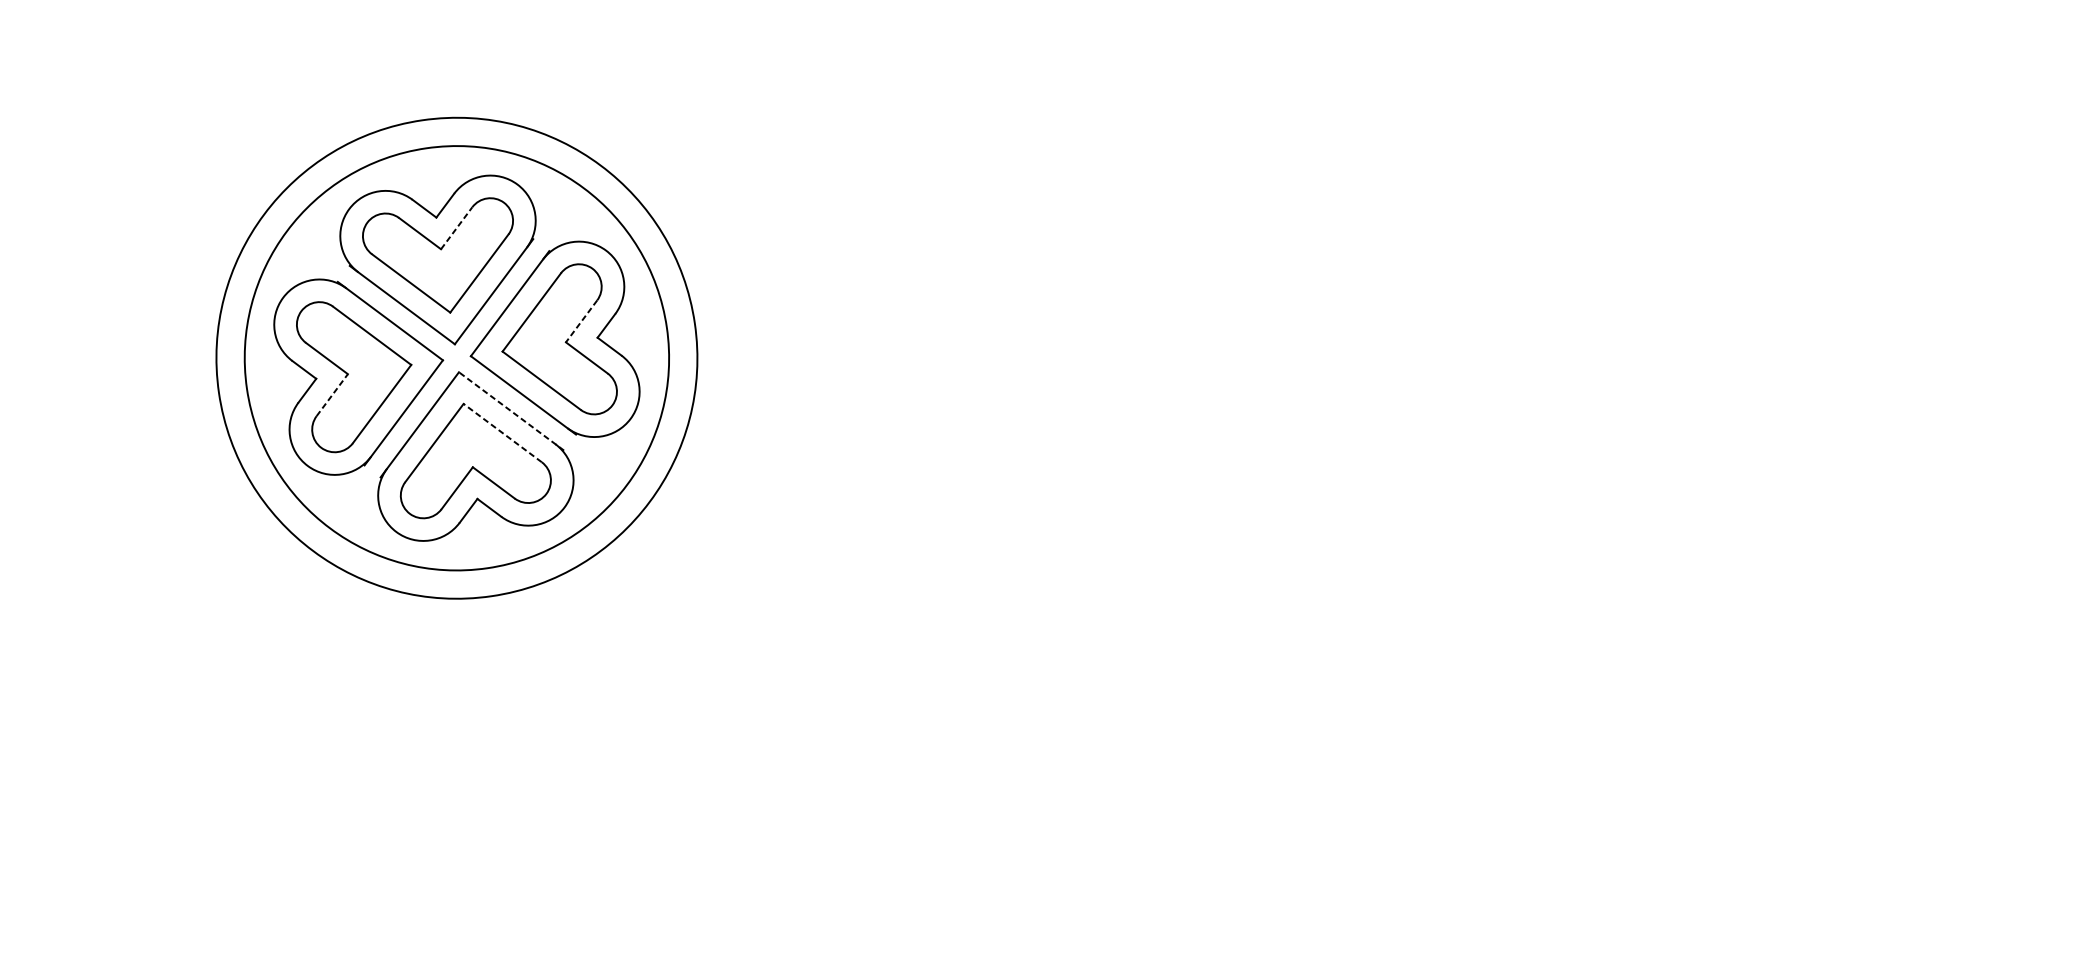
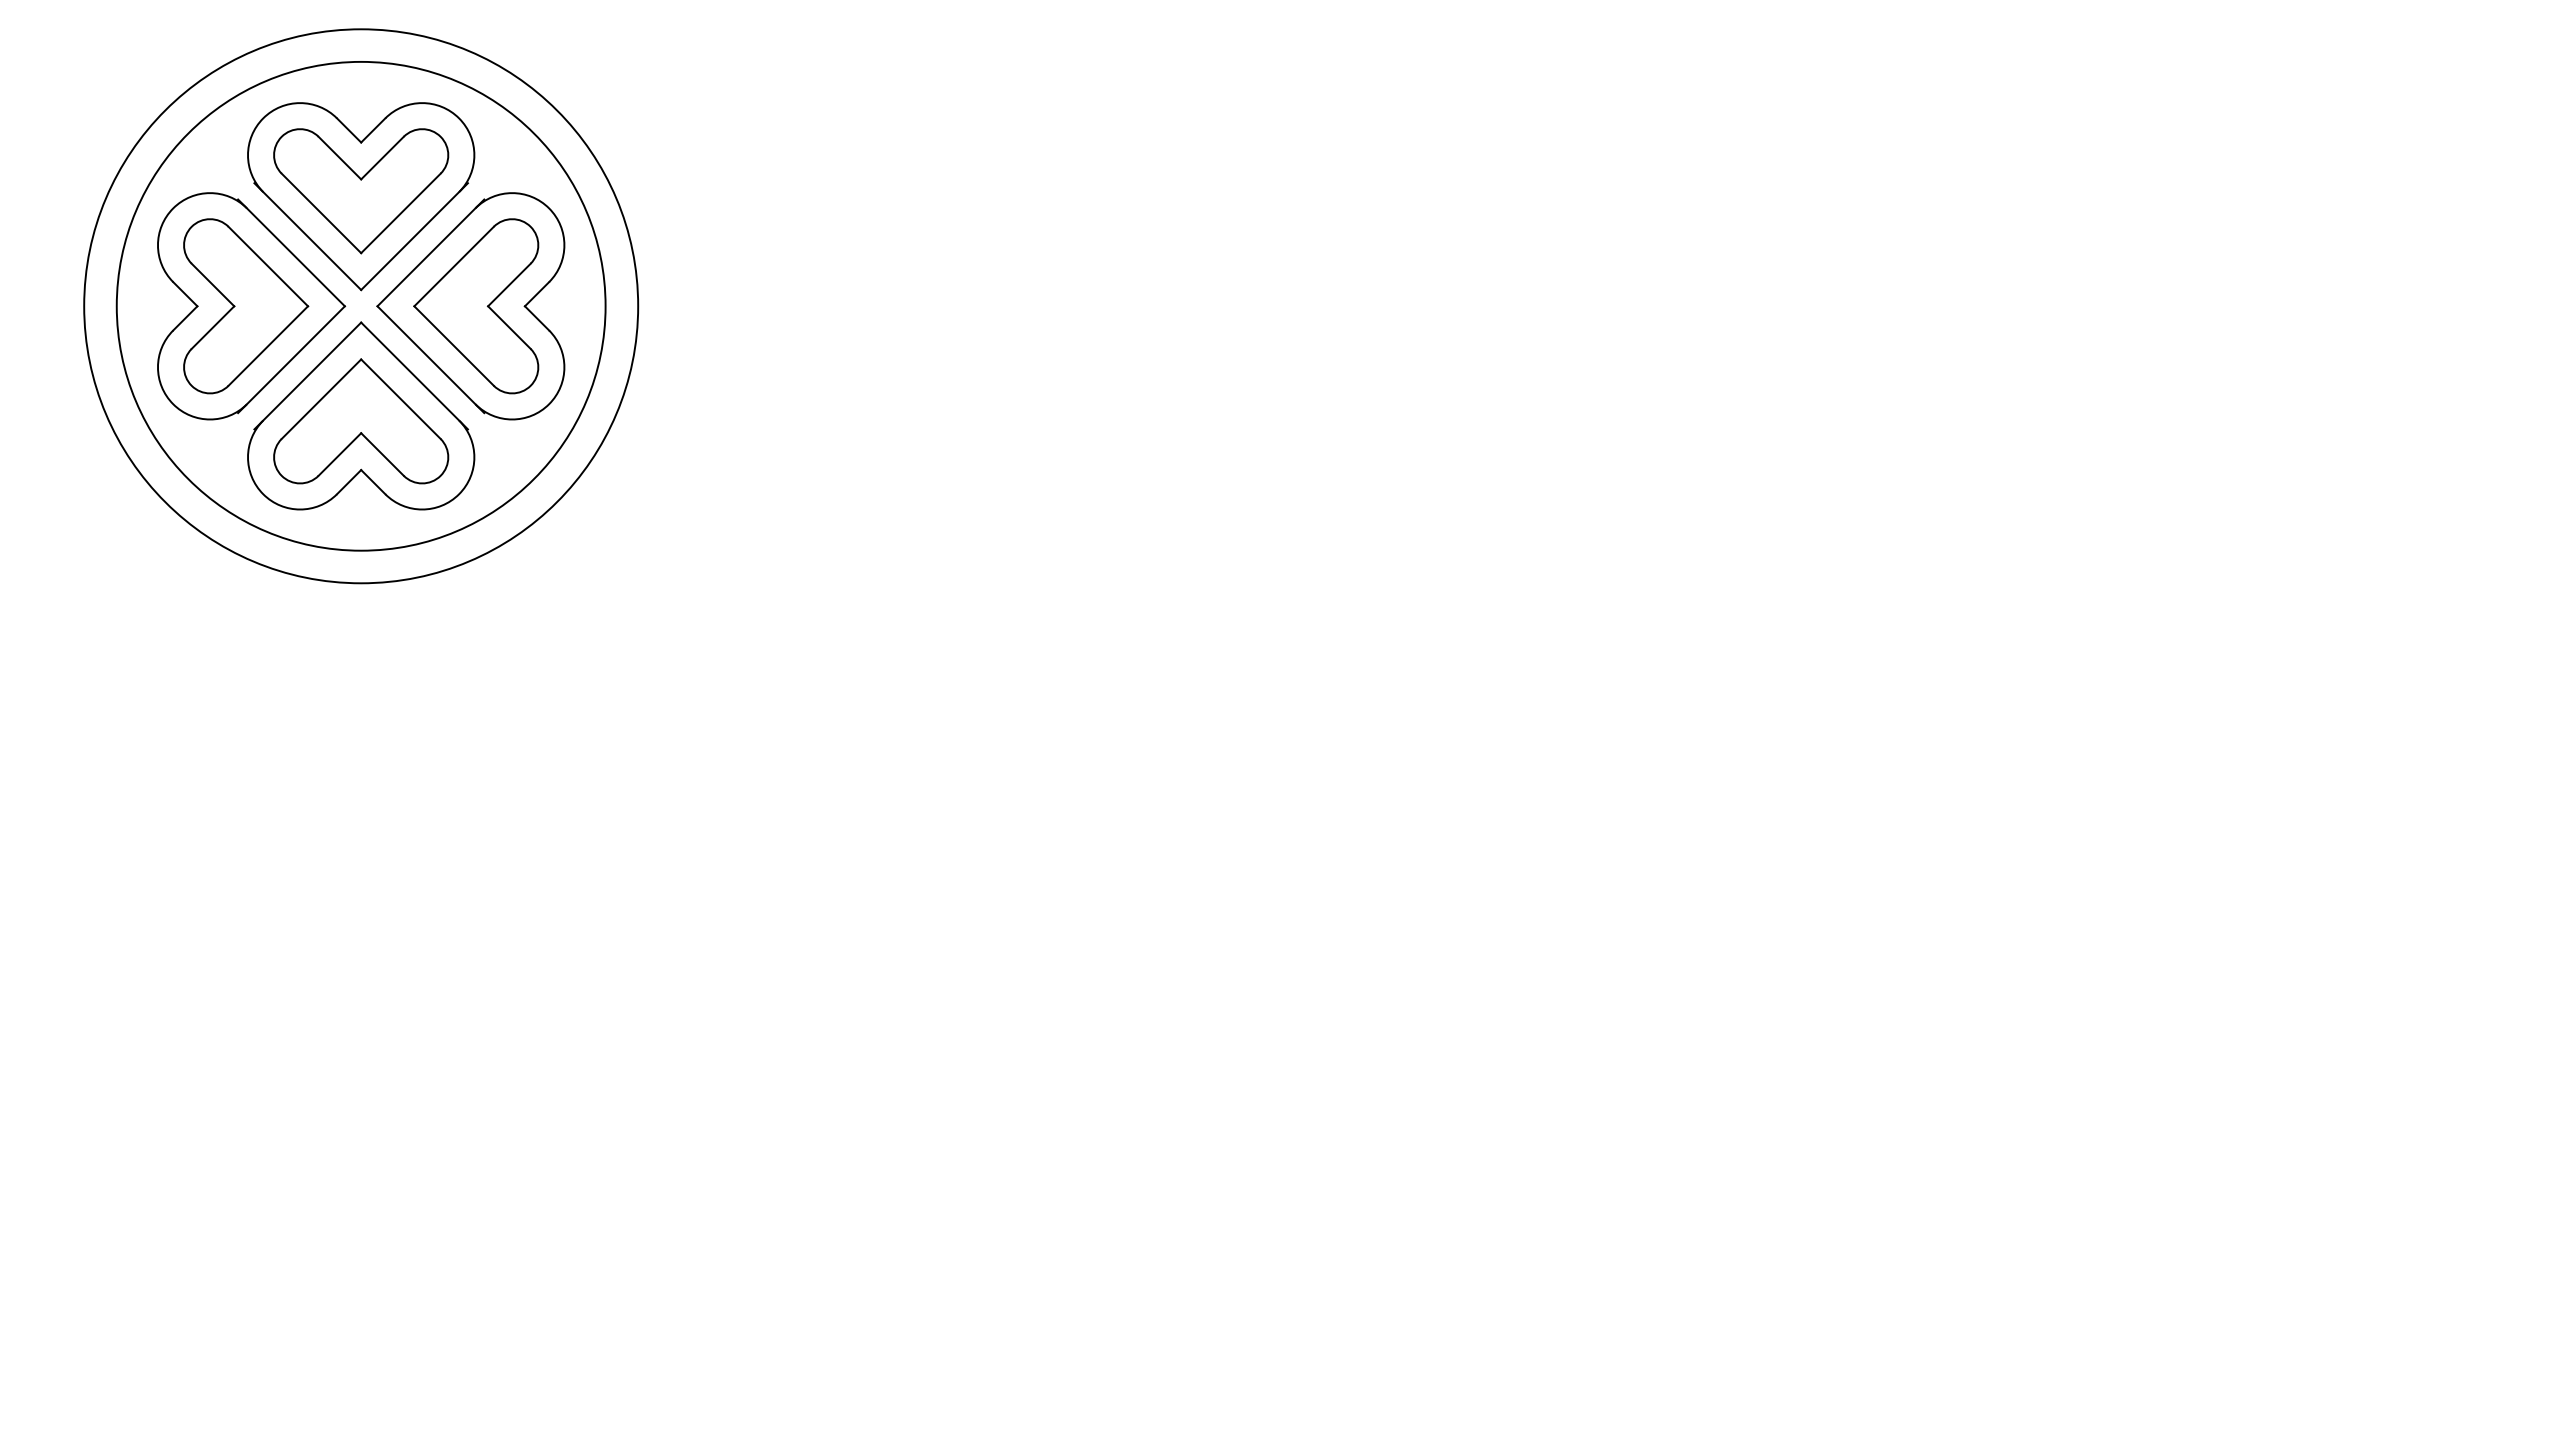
line: (456, 227) -> (382, 157), dashed -> solid
line: (581, 321) -> (509, 285), dashed -> solid
line: (332, 394) -> (213, 327), dashed -> solid
line: (511, 411) -> (414, 375), dashed -> solid
line: (502, 432) -> (400, 398), dashed -> solid

